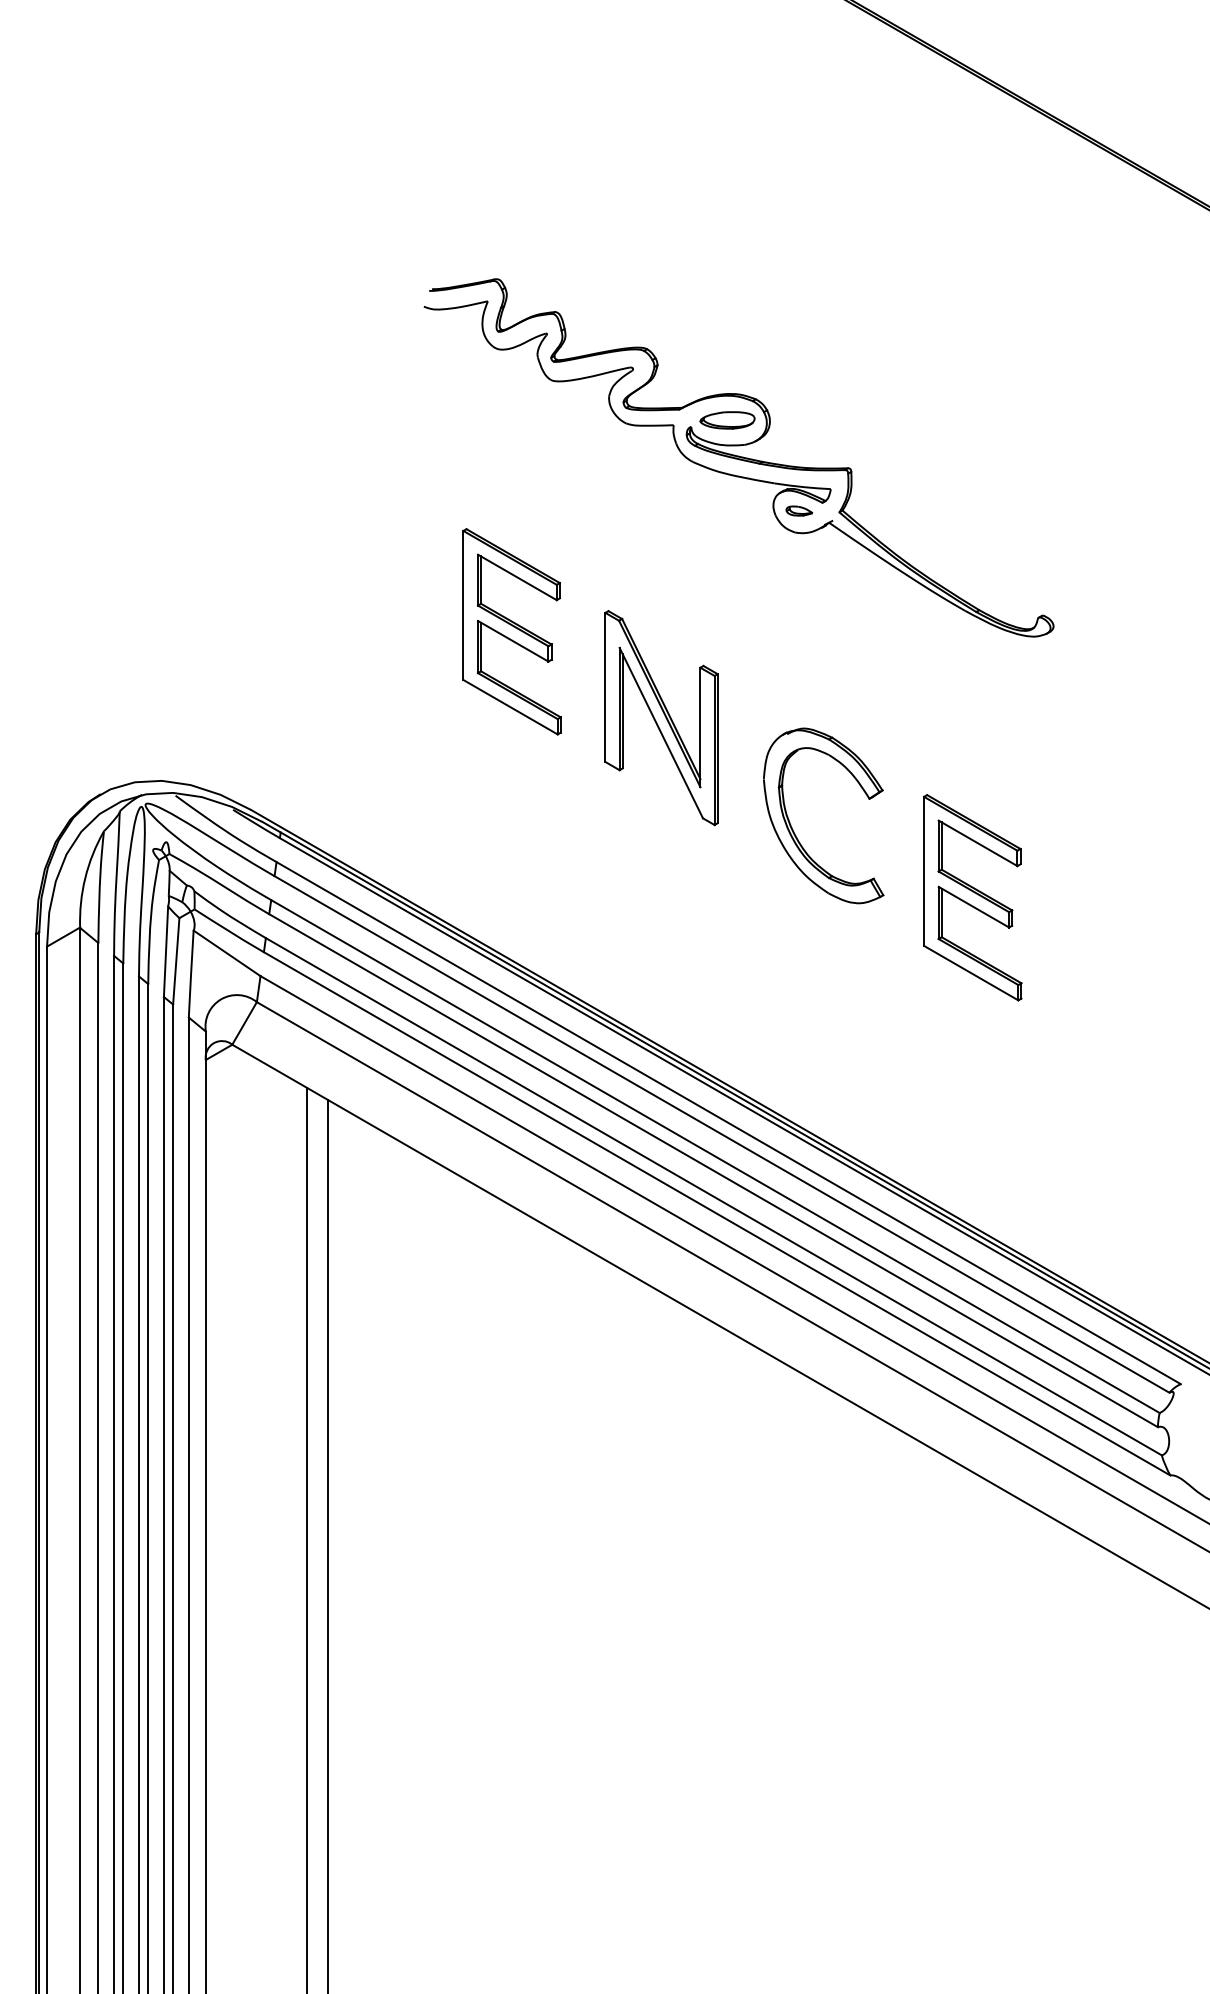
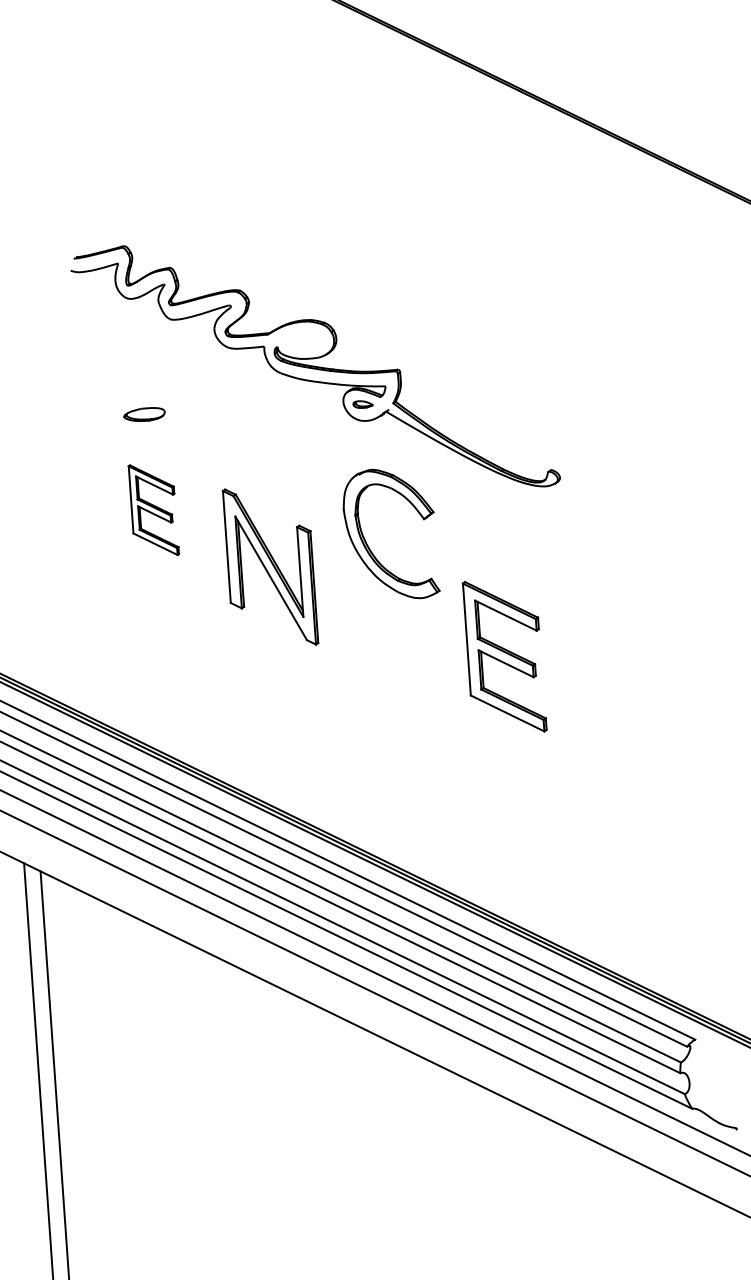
part: (727, 420) -> (144, 414), moved
part: (511, 631) -> (153, 509), size x0.6
part: (793, 829) -> (368, 546), moved
part: (972, 897) -> (504, 656), moved

